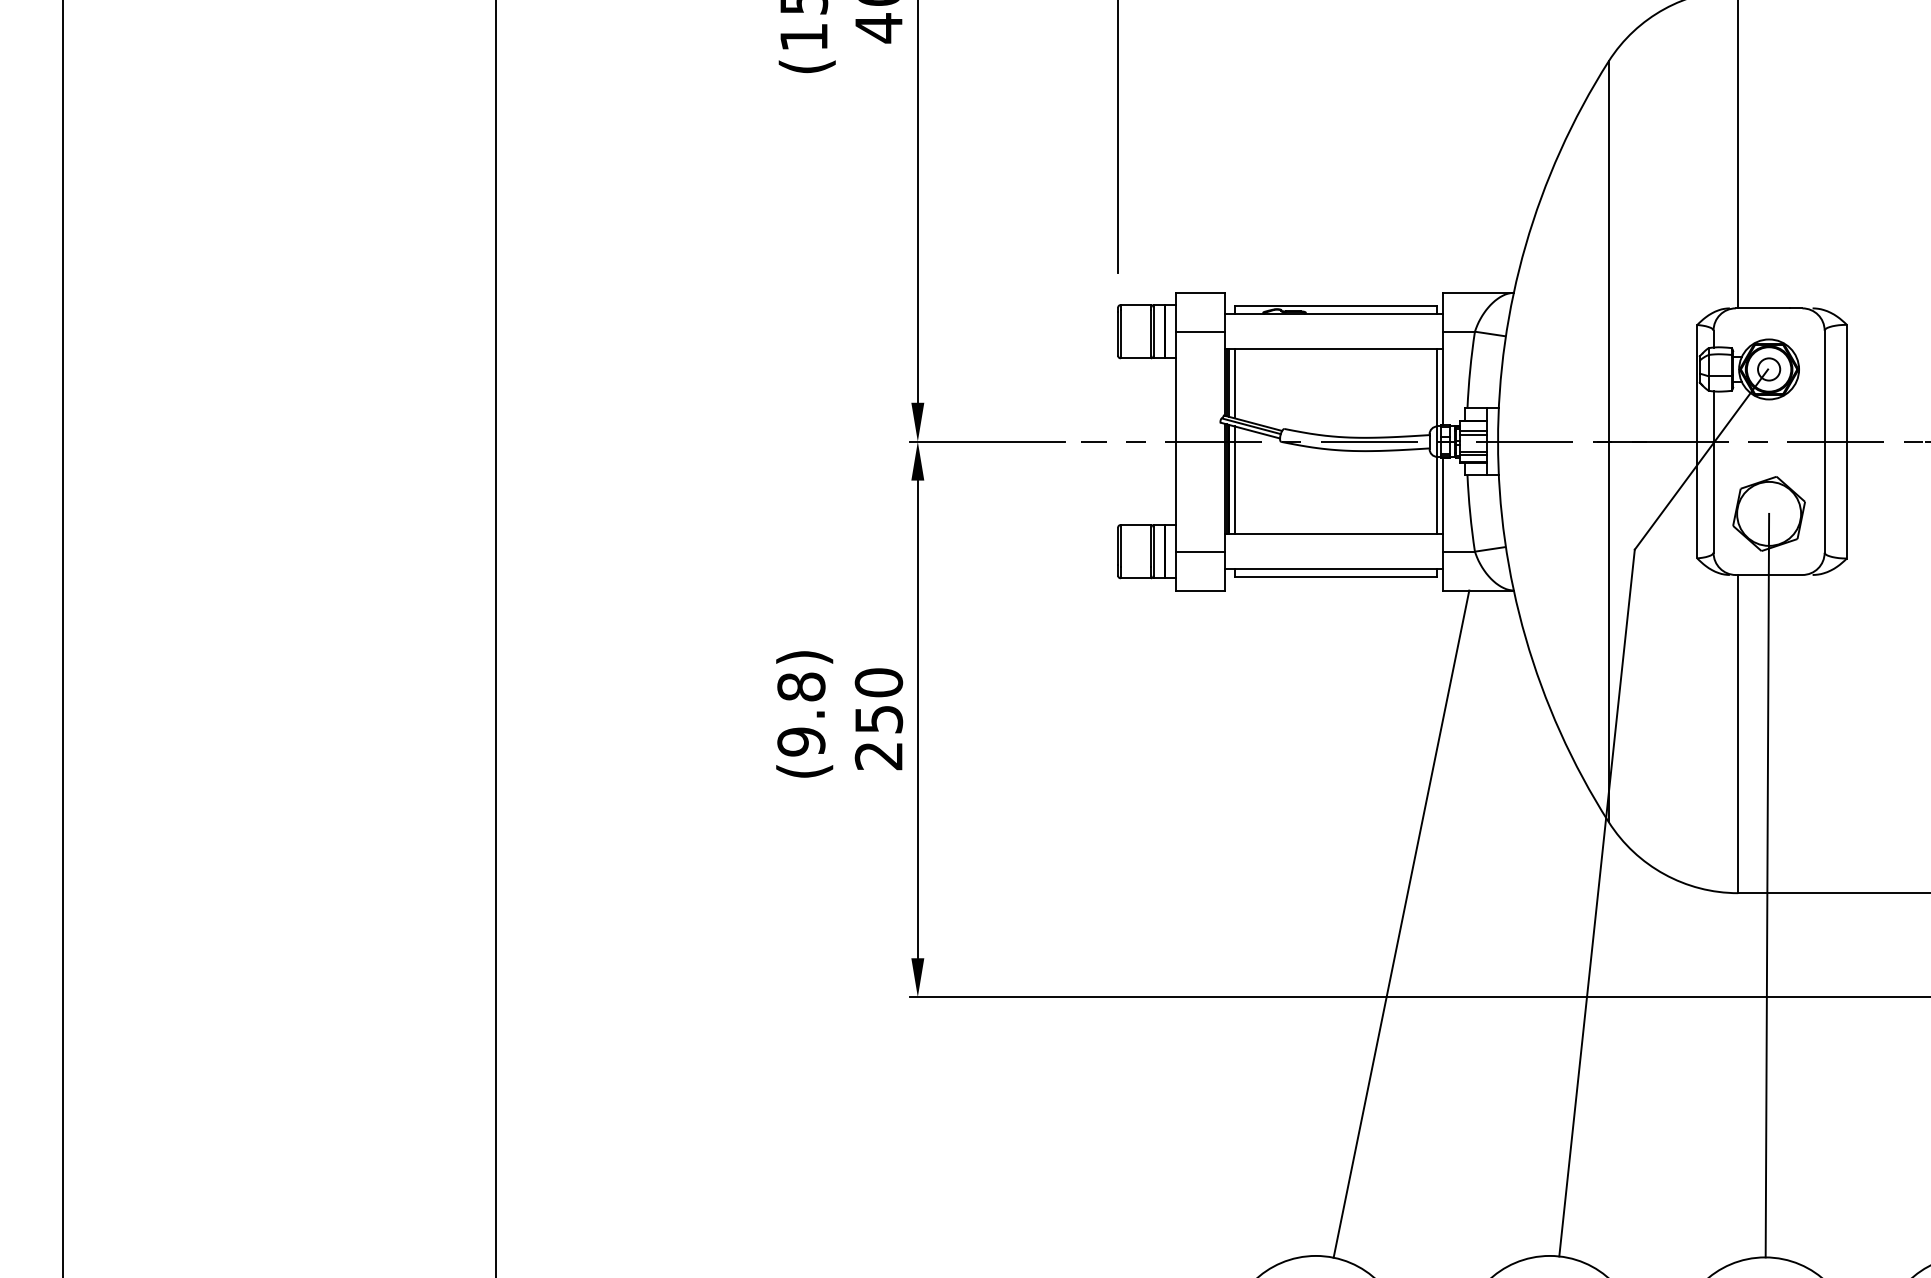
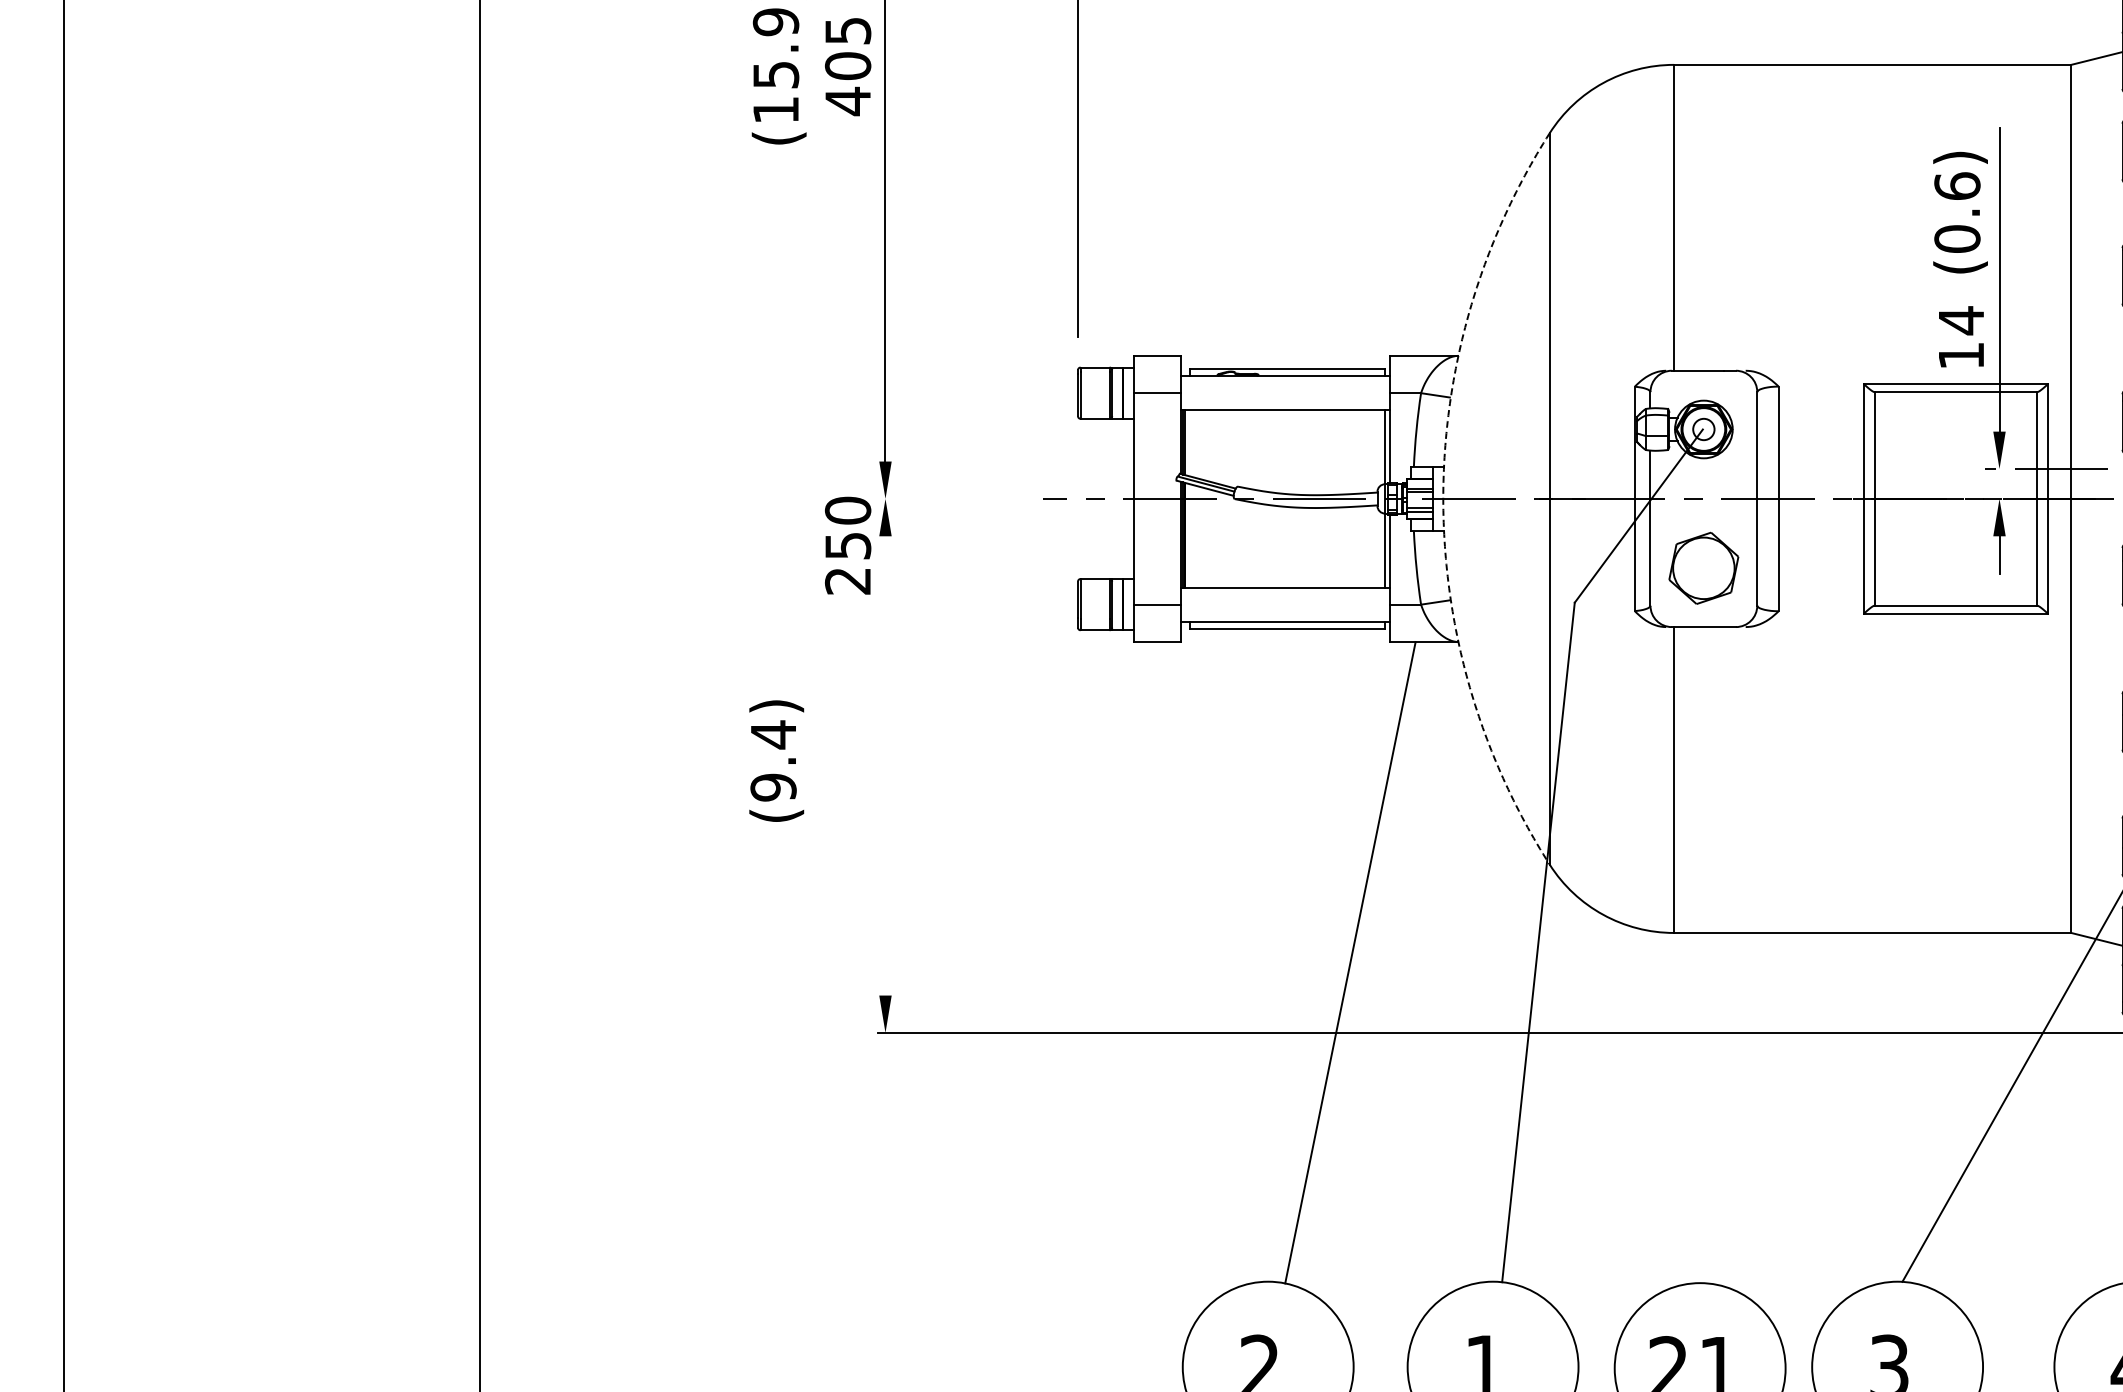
line: (1235, 384) -> (1190, 443), removed
line: (987, 441) -> (952, 498), removed
arc: (1498, 441) -> (1443, 498), solid -> dashed
line: (1235, 479) -> (1190, 535), removed
text: (801, 686) -> (773, 734), (9.8) -> (9.4)
text: (879, 718) -> (848, 545), moved
line: (917, 718) -> (885, 765), removed
line: (1766, 885) -> (1701, 925), removed

